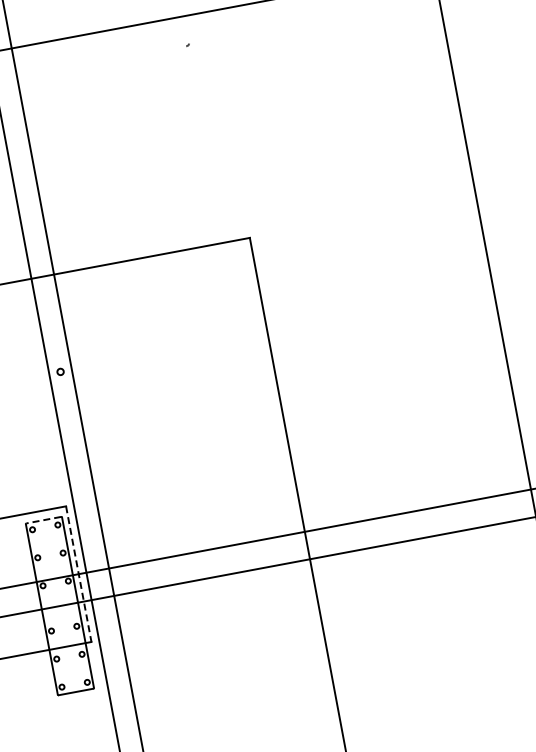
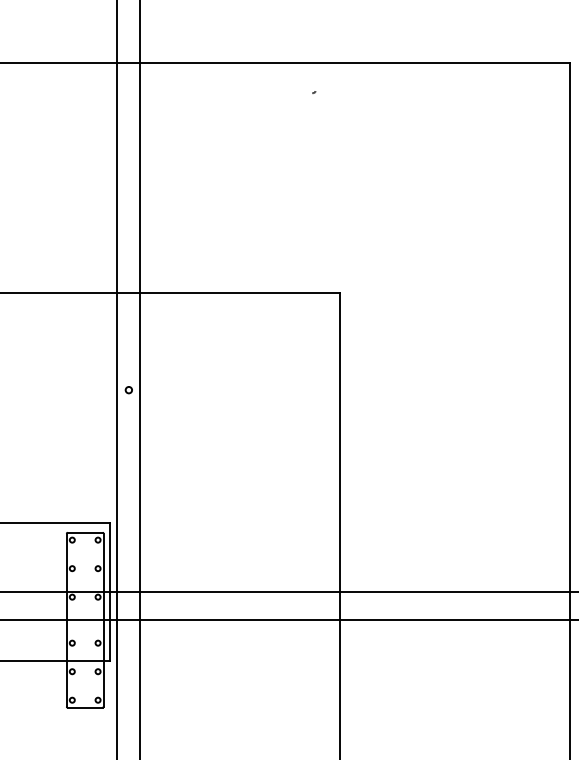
line: (43, 520) -> (84, 532), dashed -> solid
line: (78, 574) -> (109, 592), dashed -> solid

